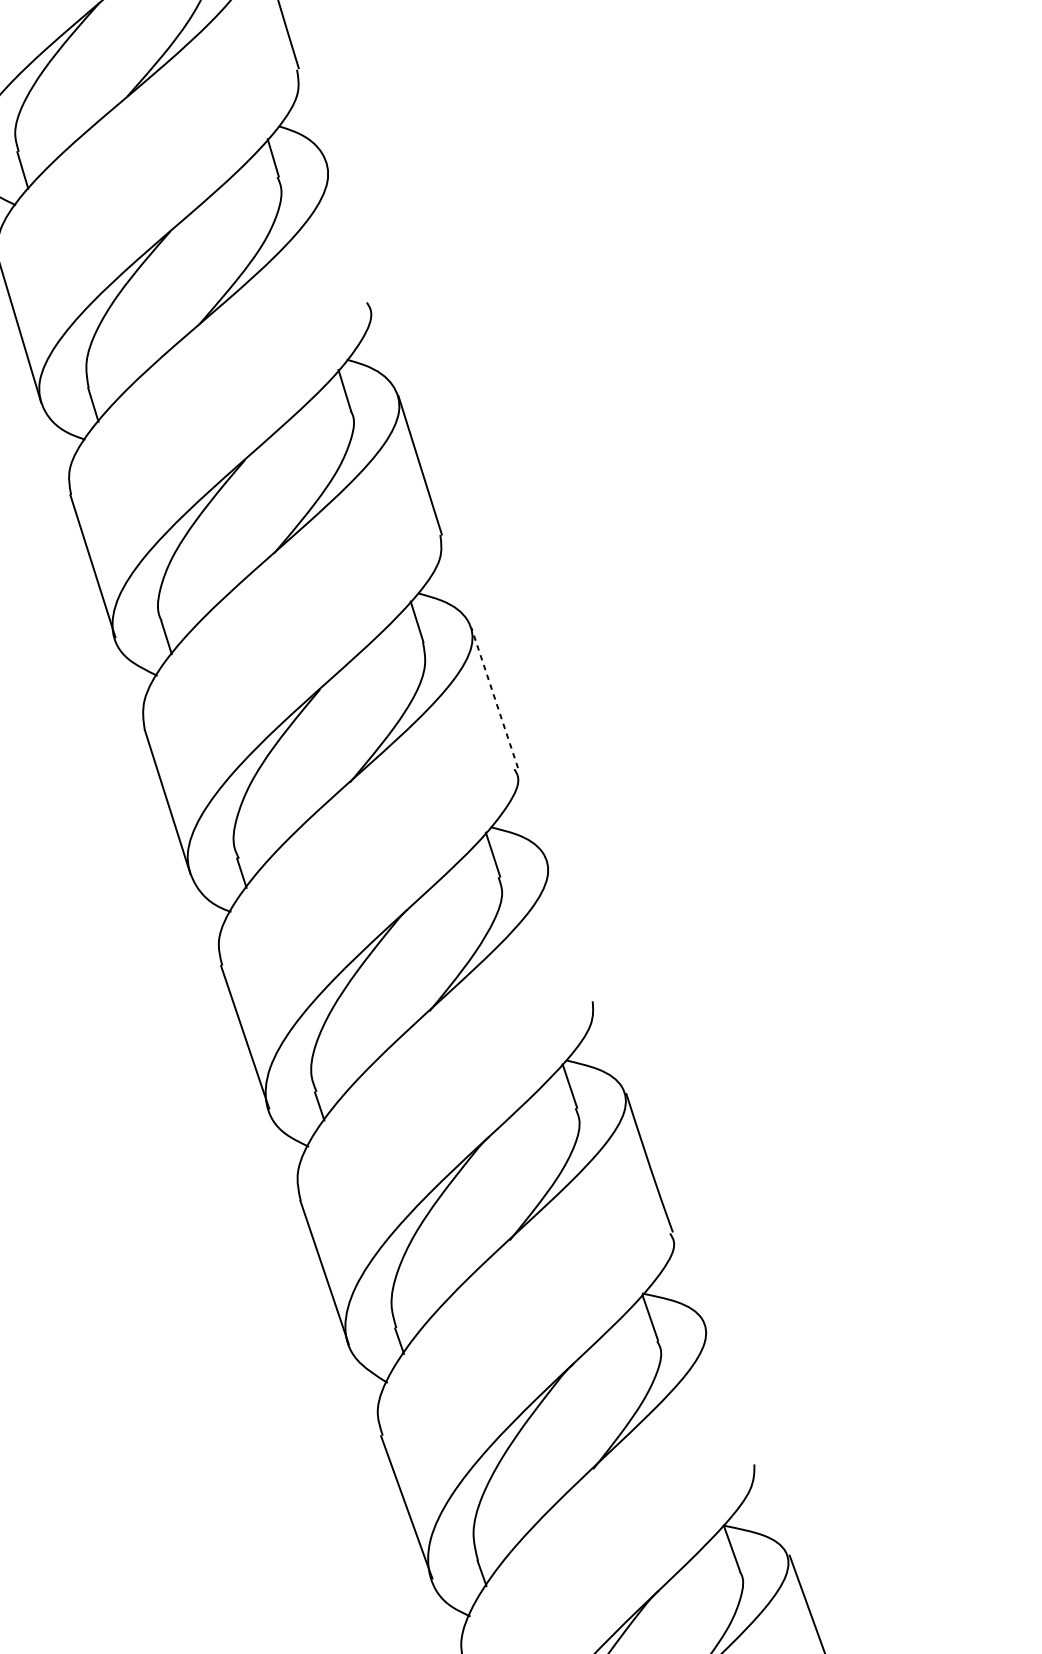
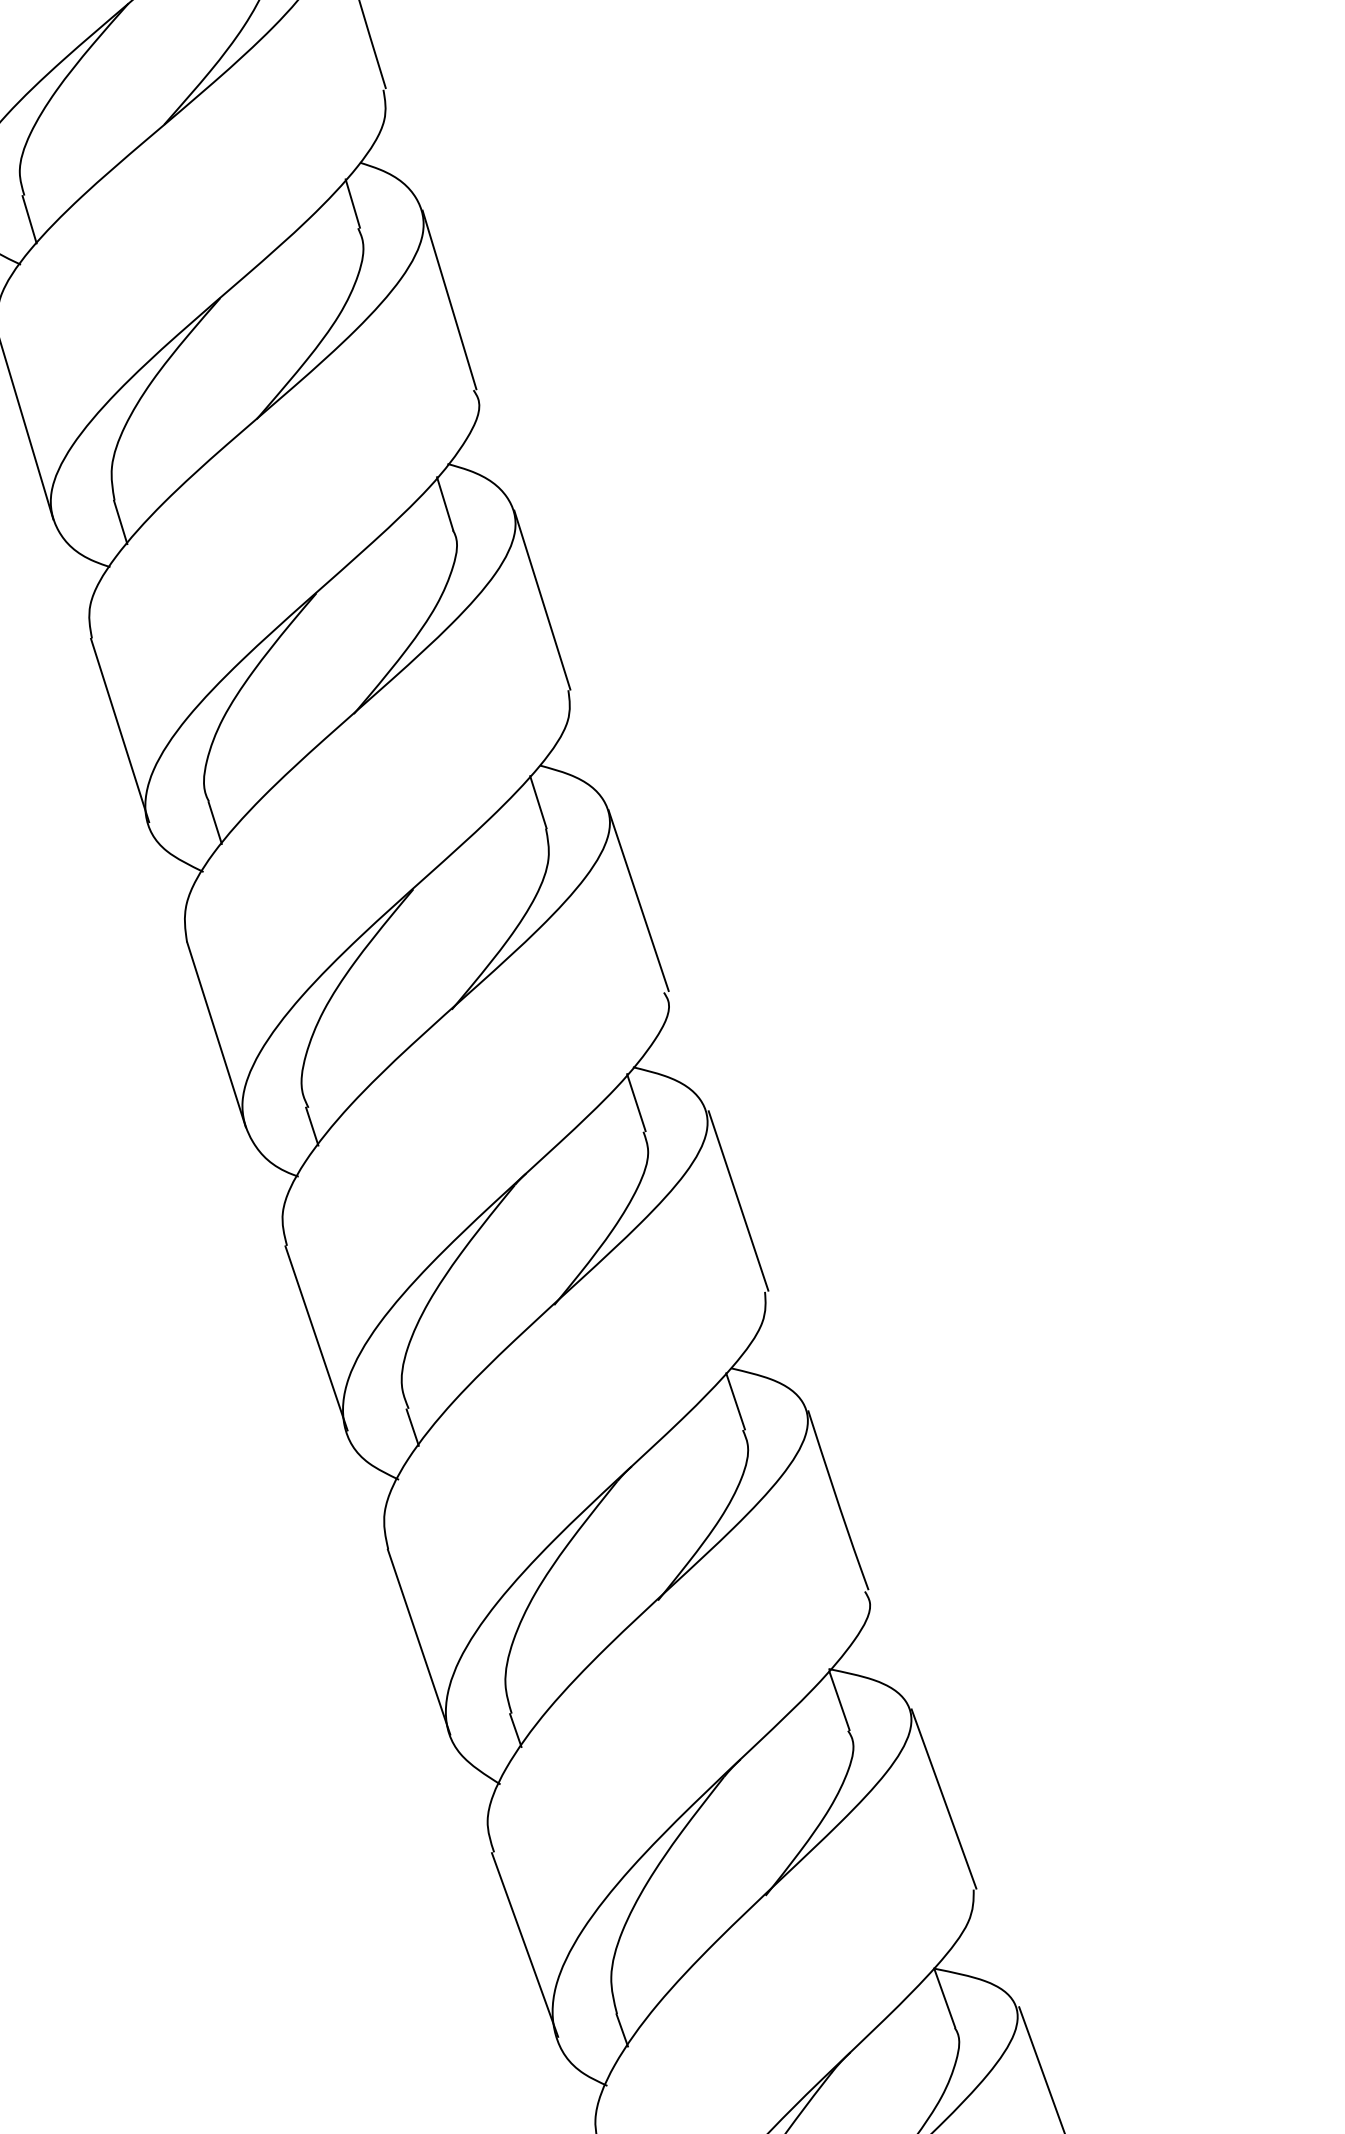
line: (348, 232) -> (449, 299), added
line: (494, 697) -> (638, 900), dashed -> solid
line: (572, 930) -> (738, 1200), added
line: (730, 1393) -> (943, 1798), added

